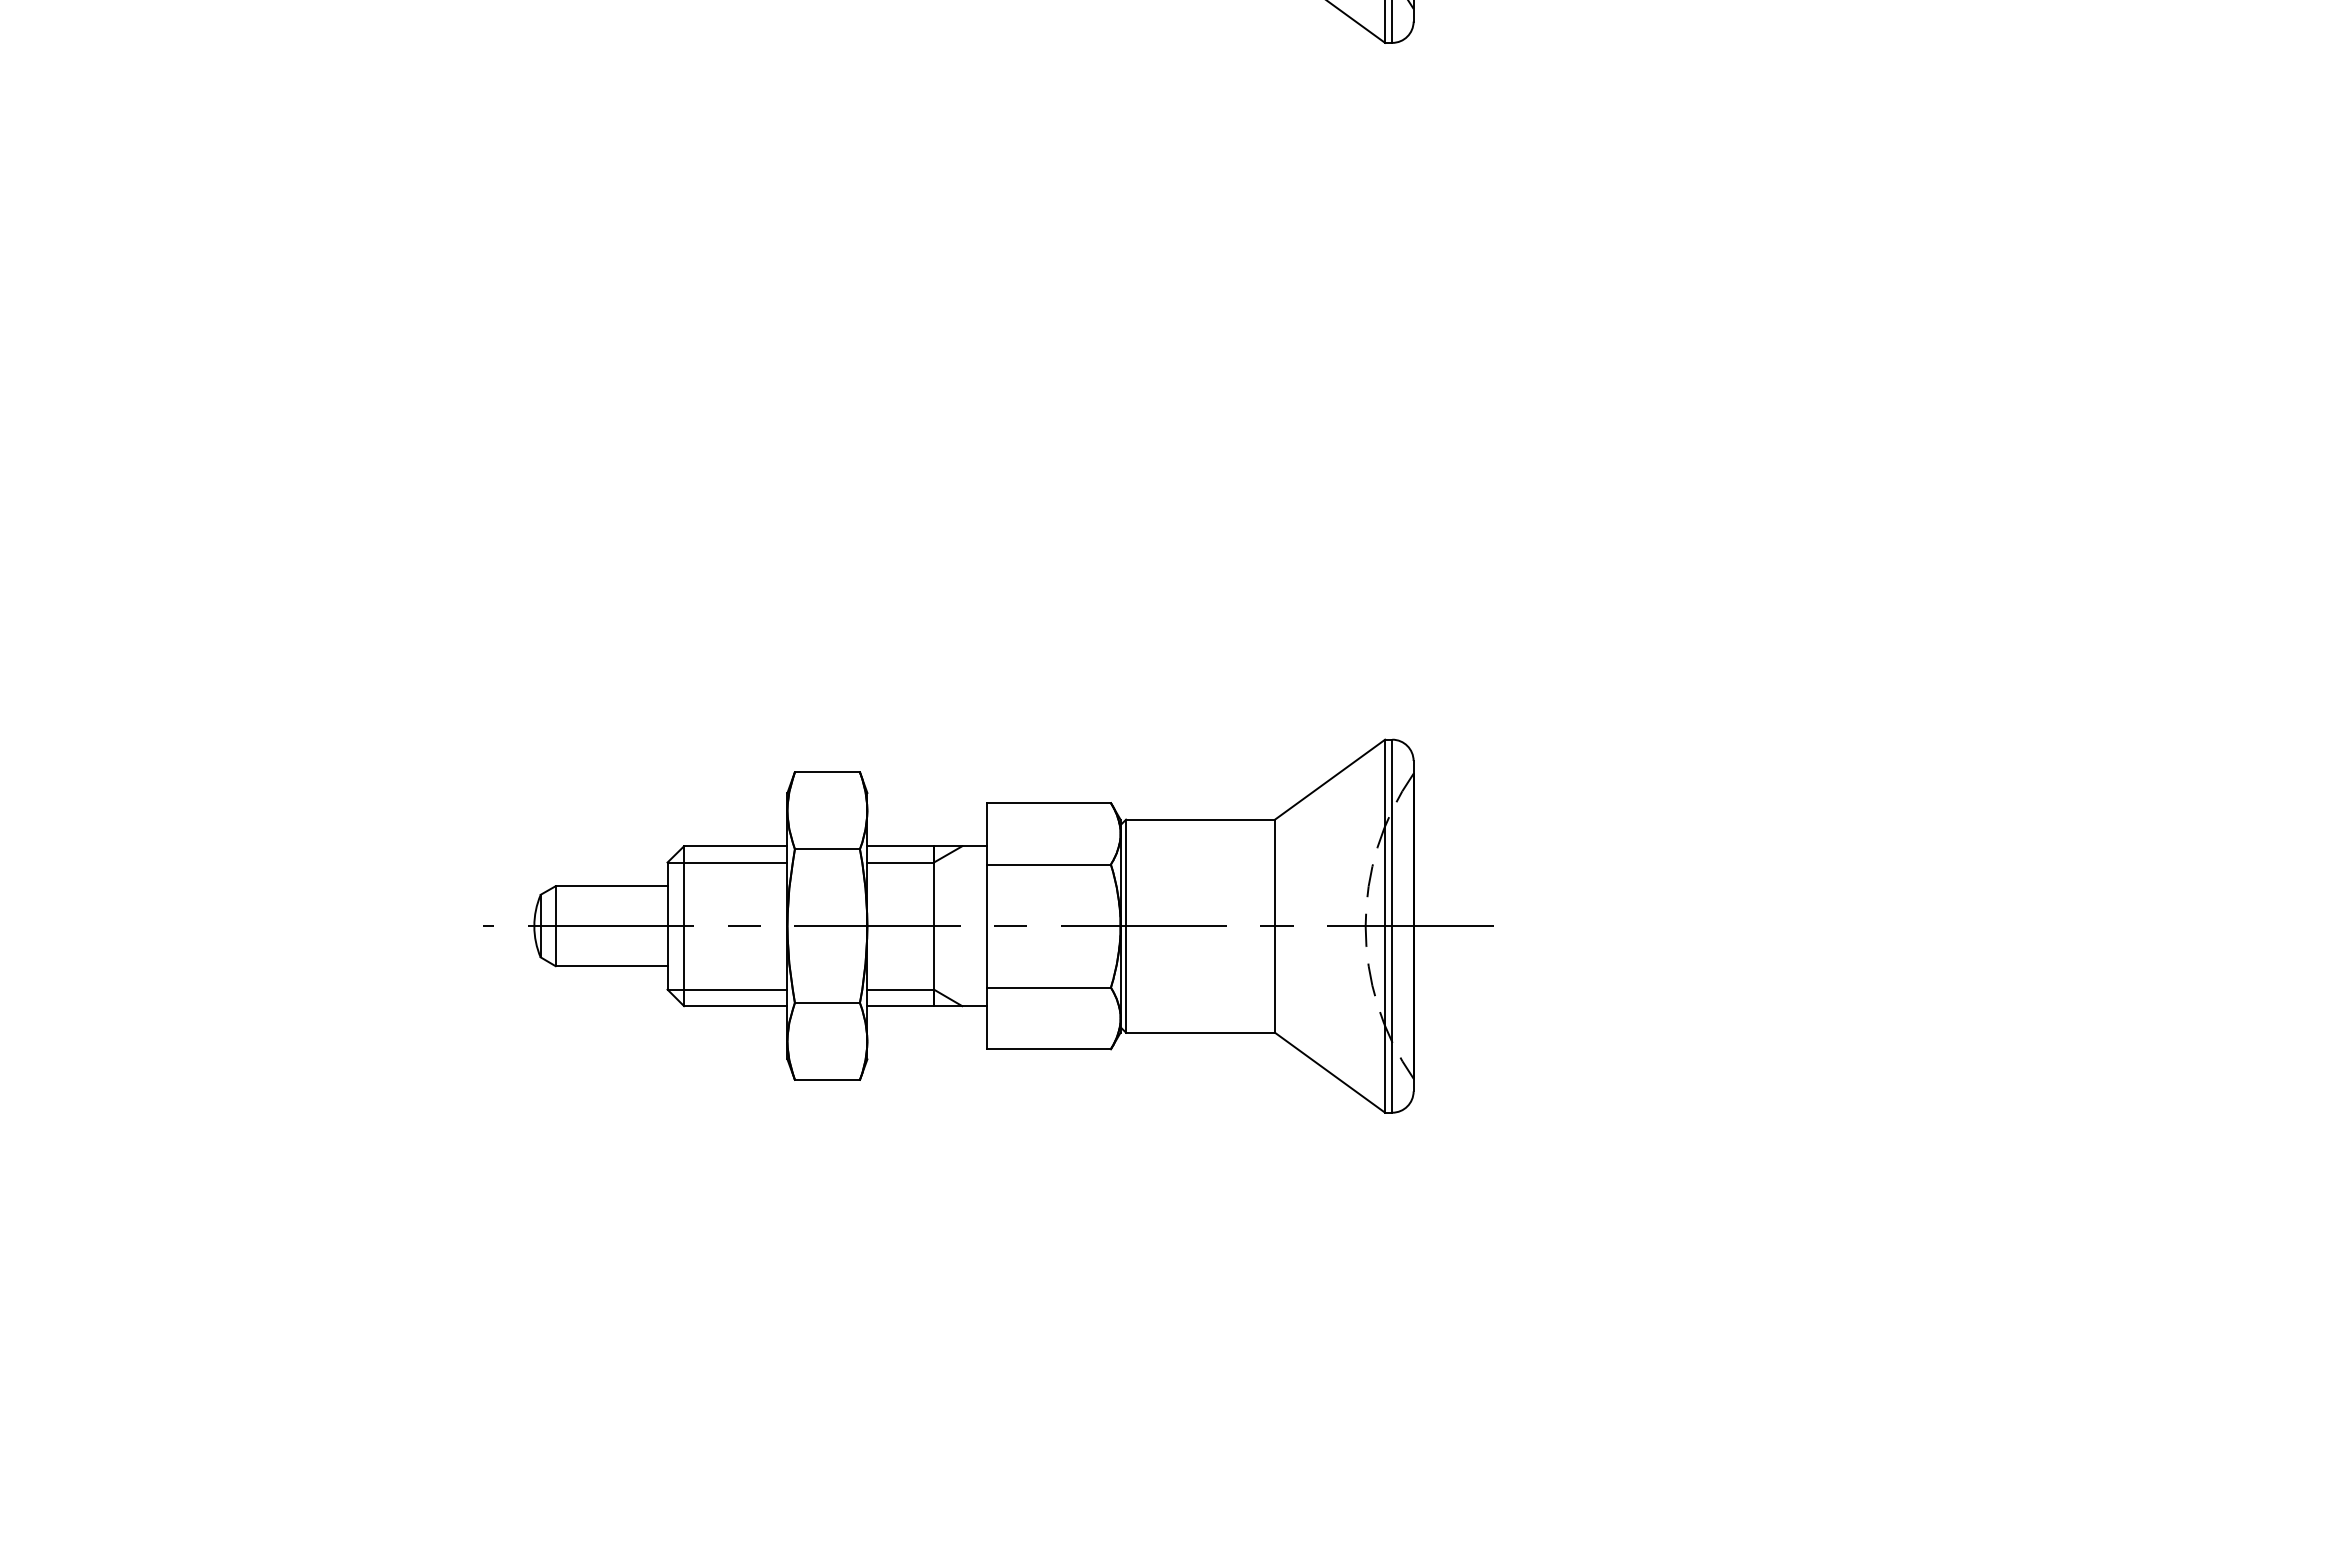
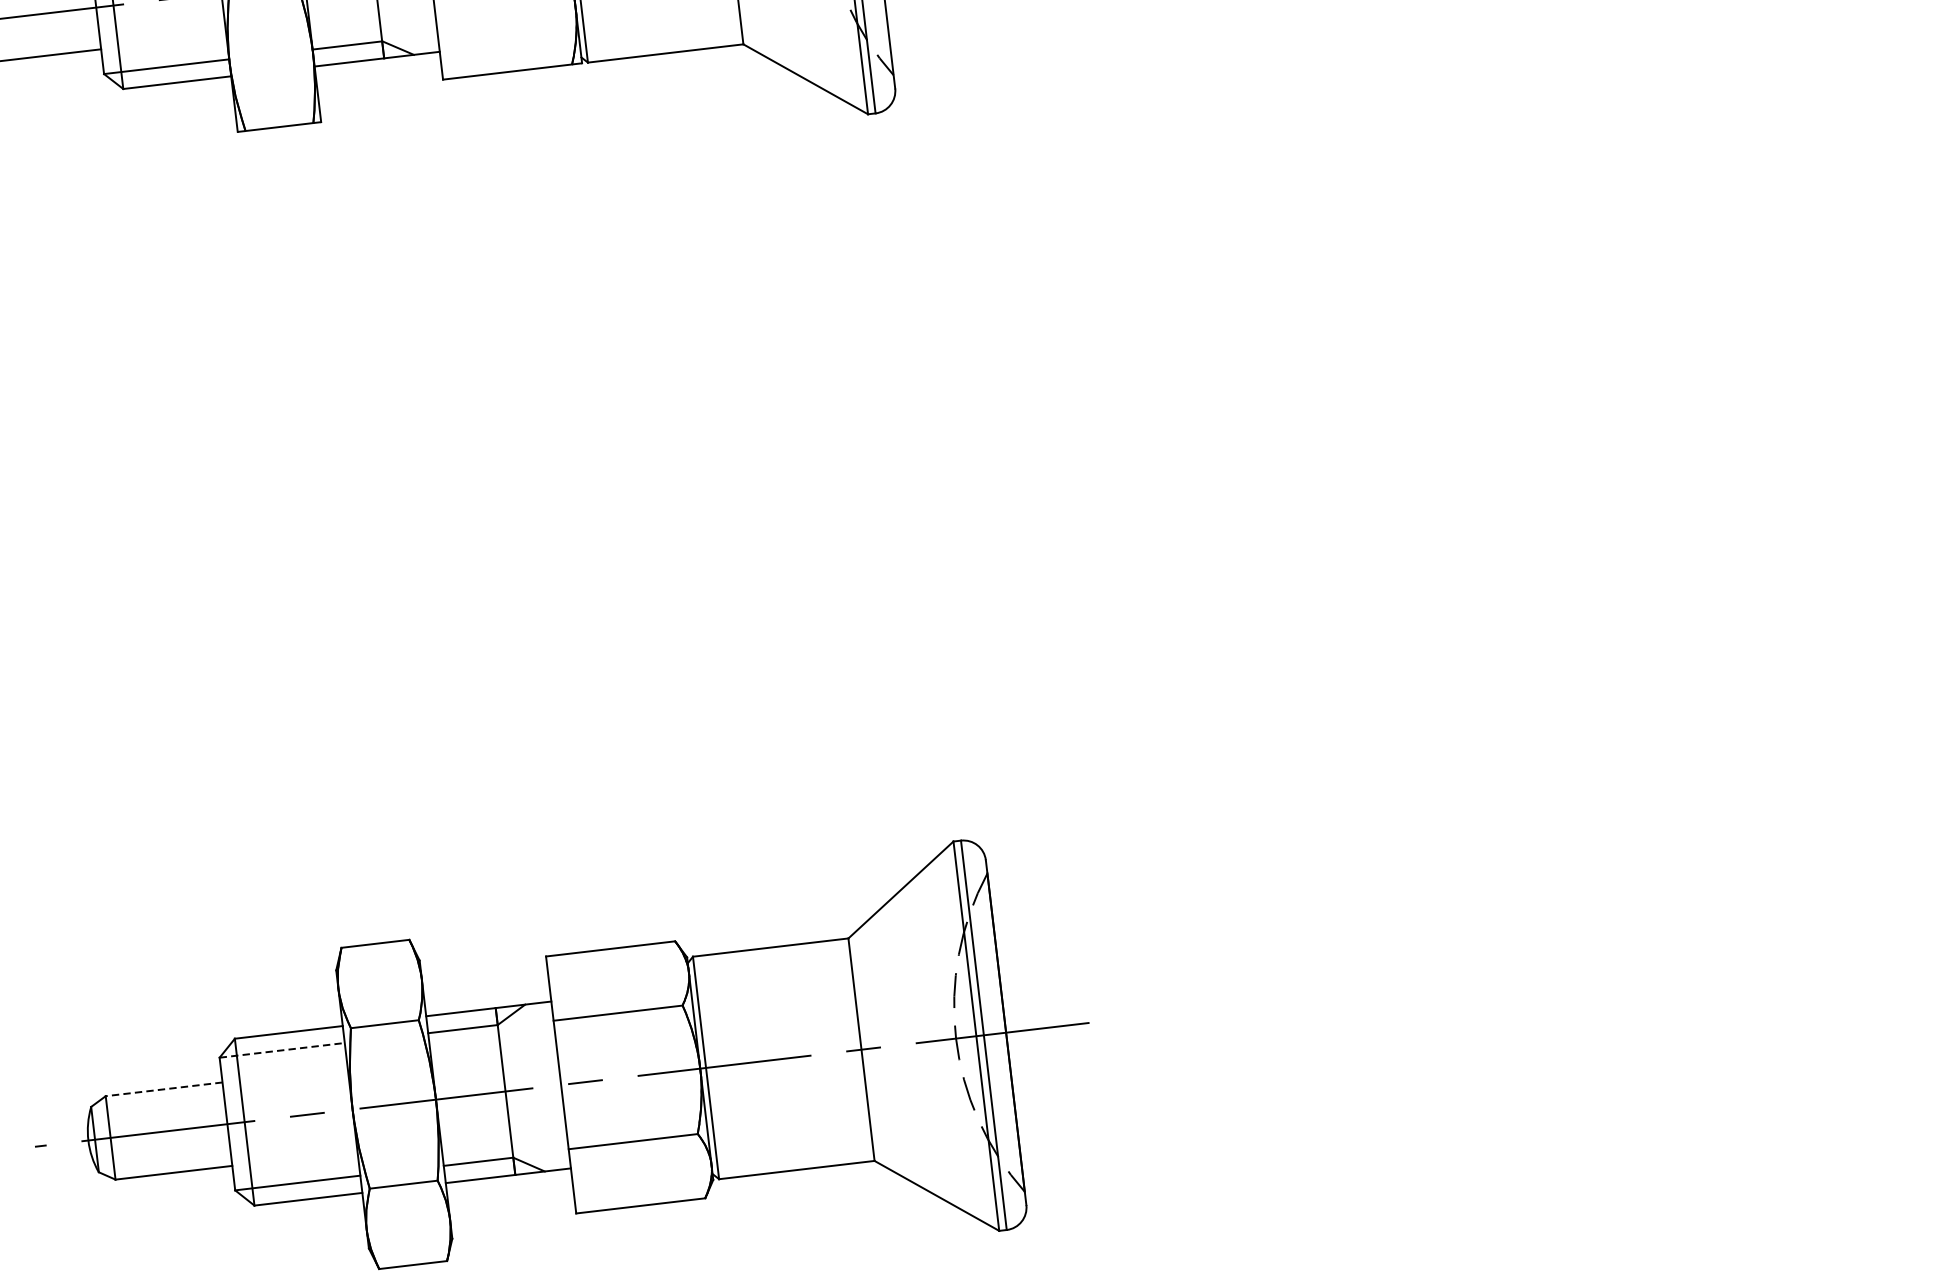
line: (727, 862) -> (282, 1050), solid -> dashed
line: (611, 886) -> (164, 1089), solid -> dashed

